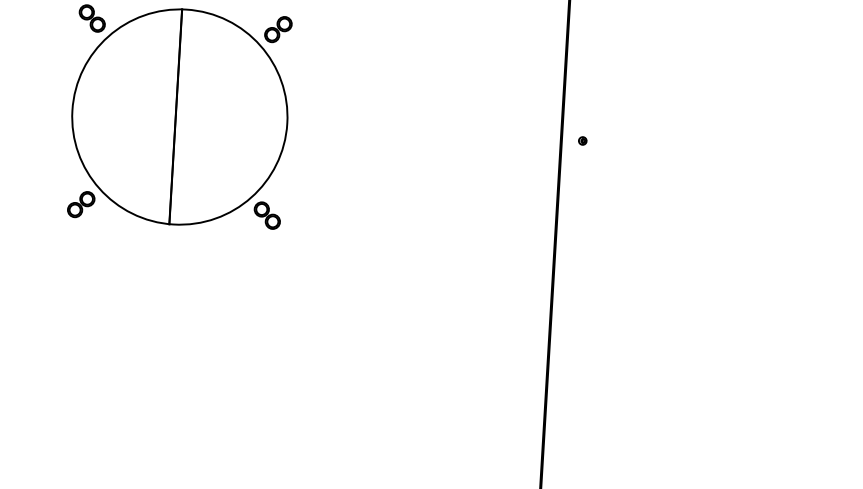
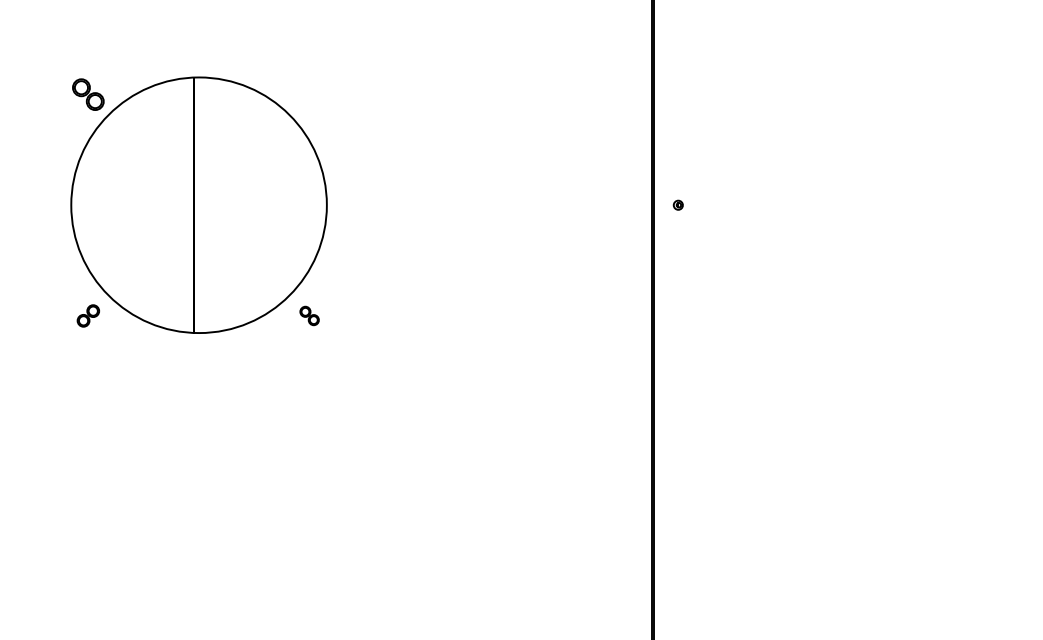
part: (278, 29) -> (309, 94), removed
part: (81, 204) -> (88, 315), size x0.7
part: (267, 215) -> (309, 315), size x0.6

